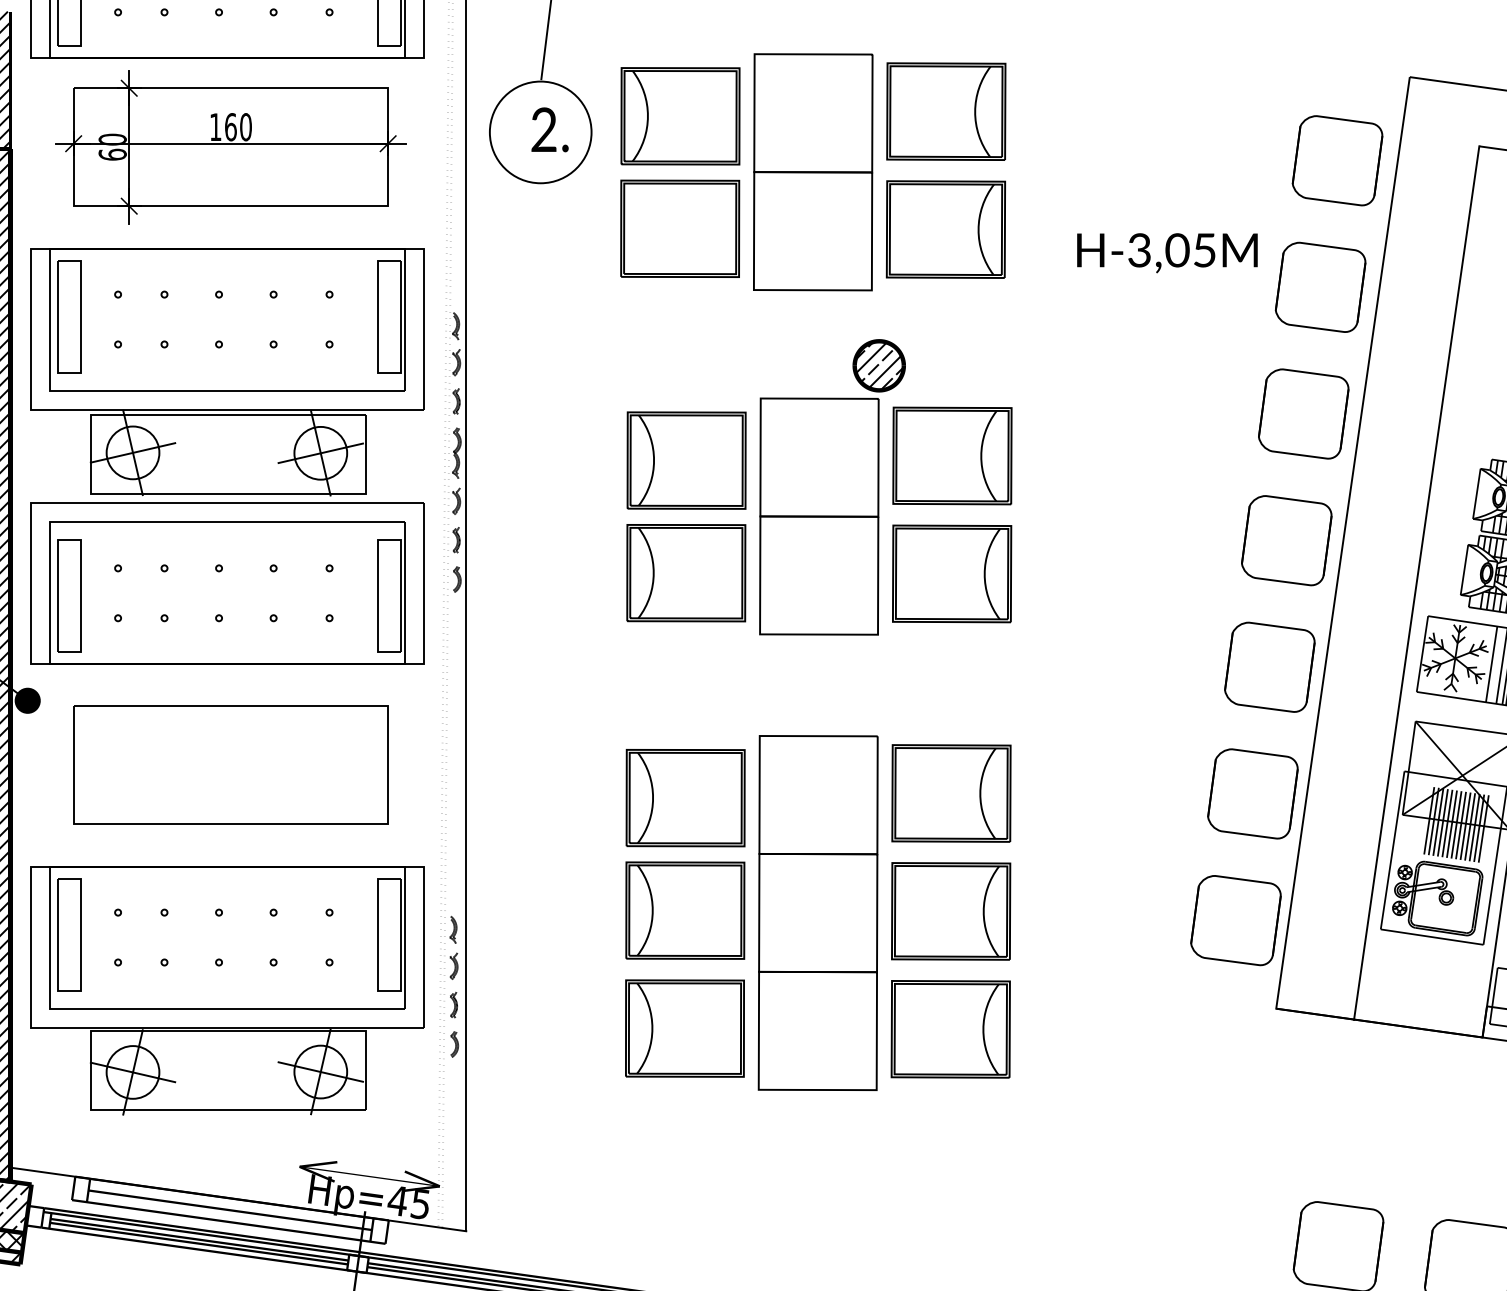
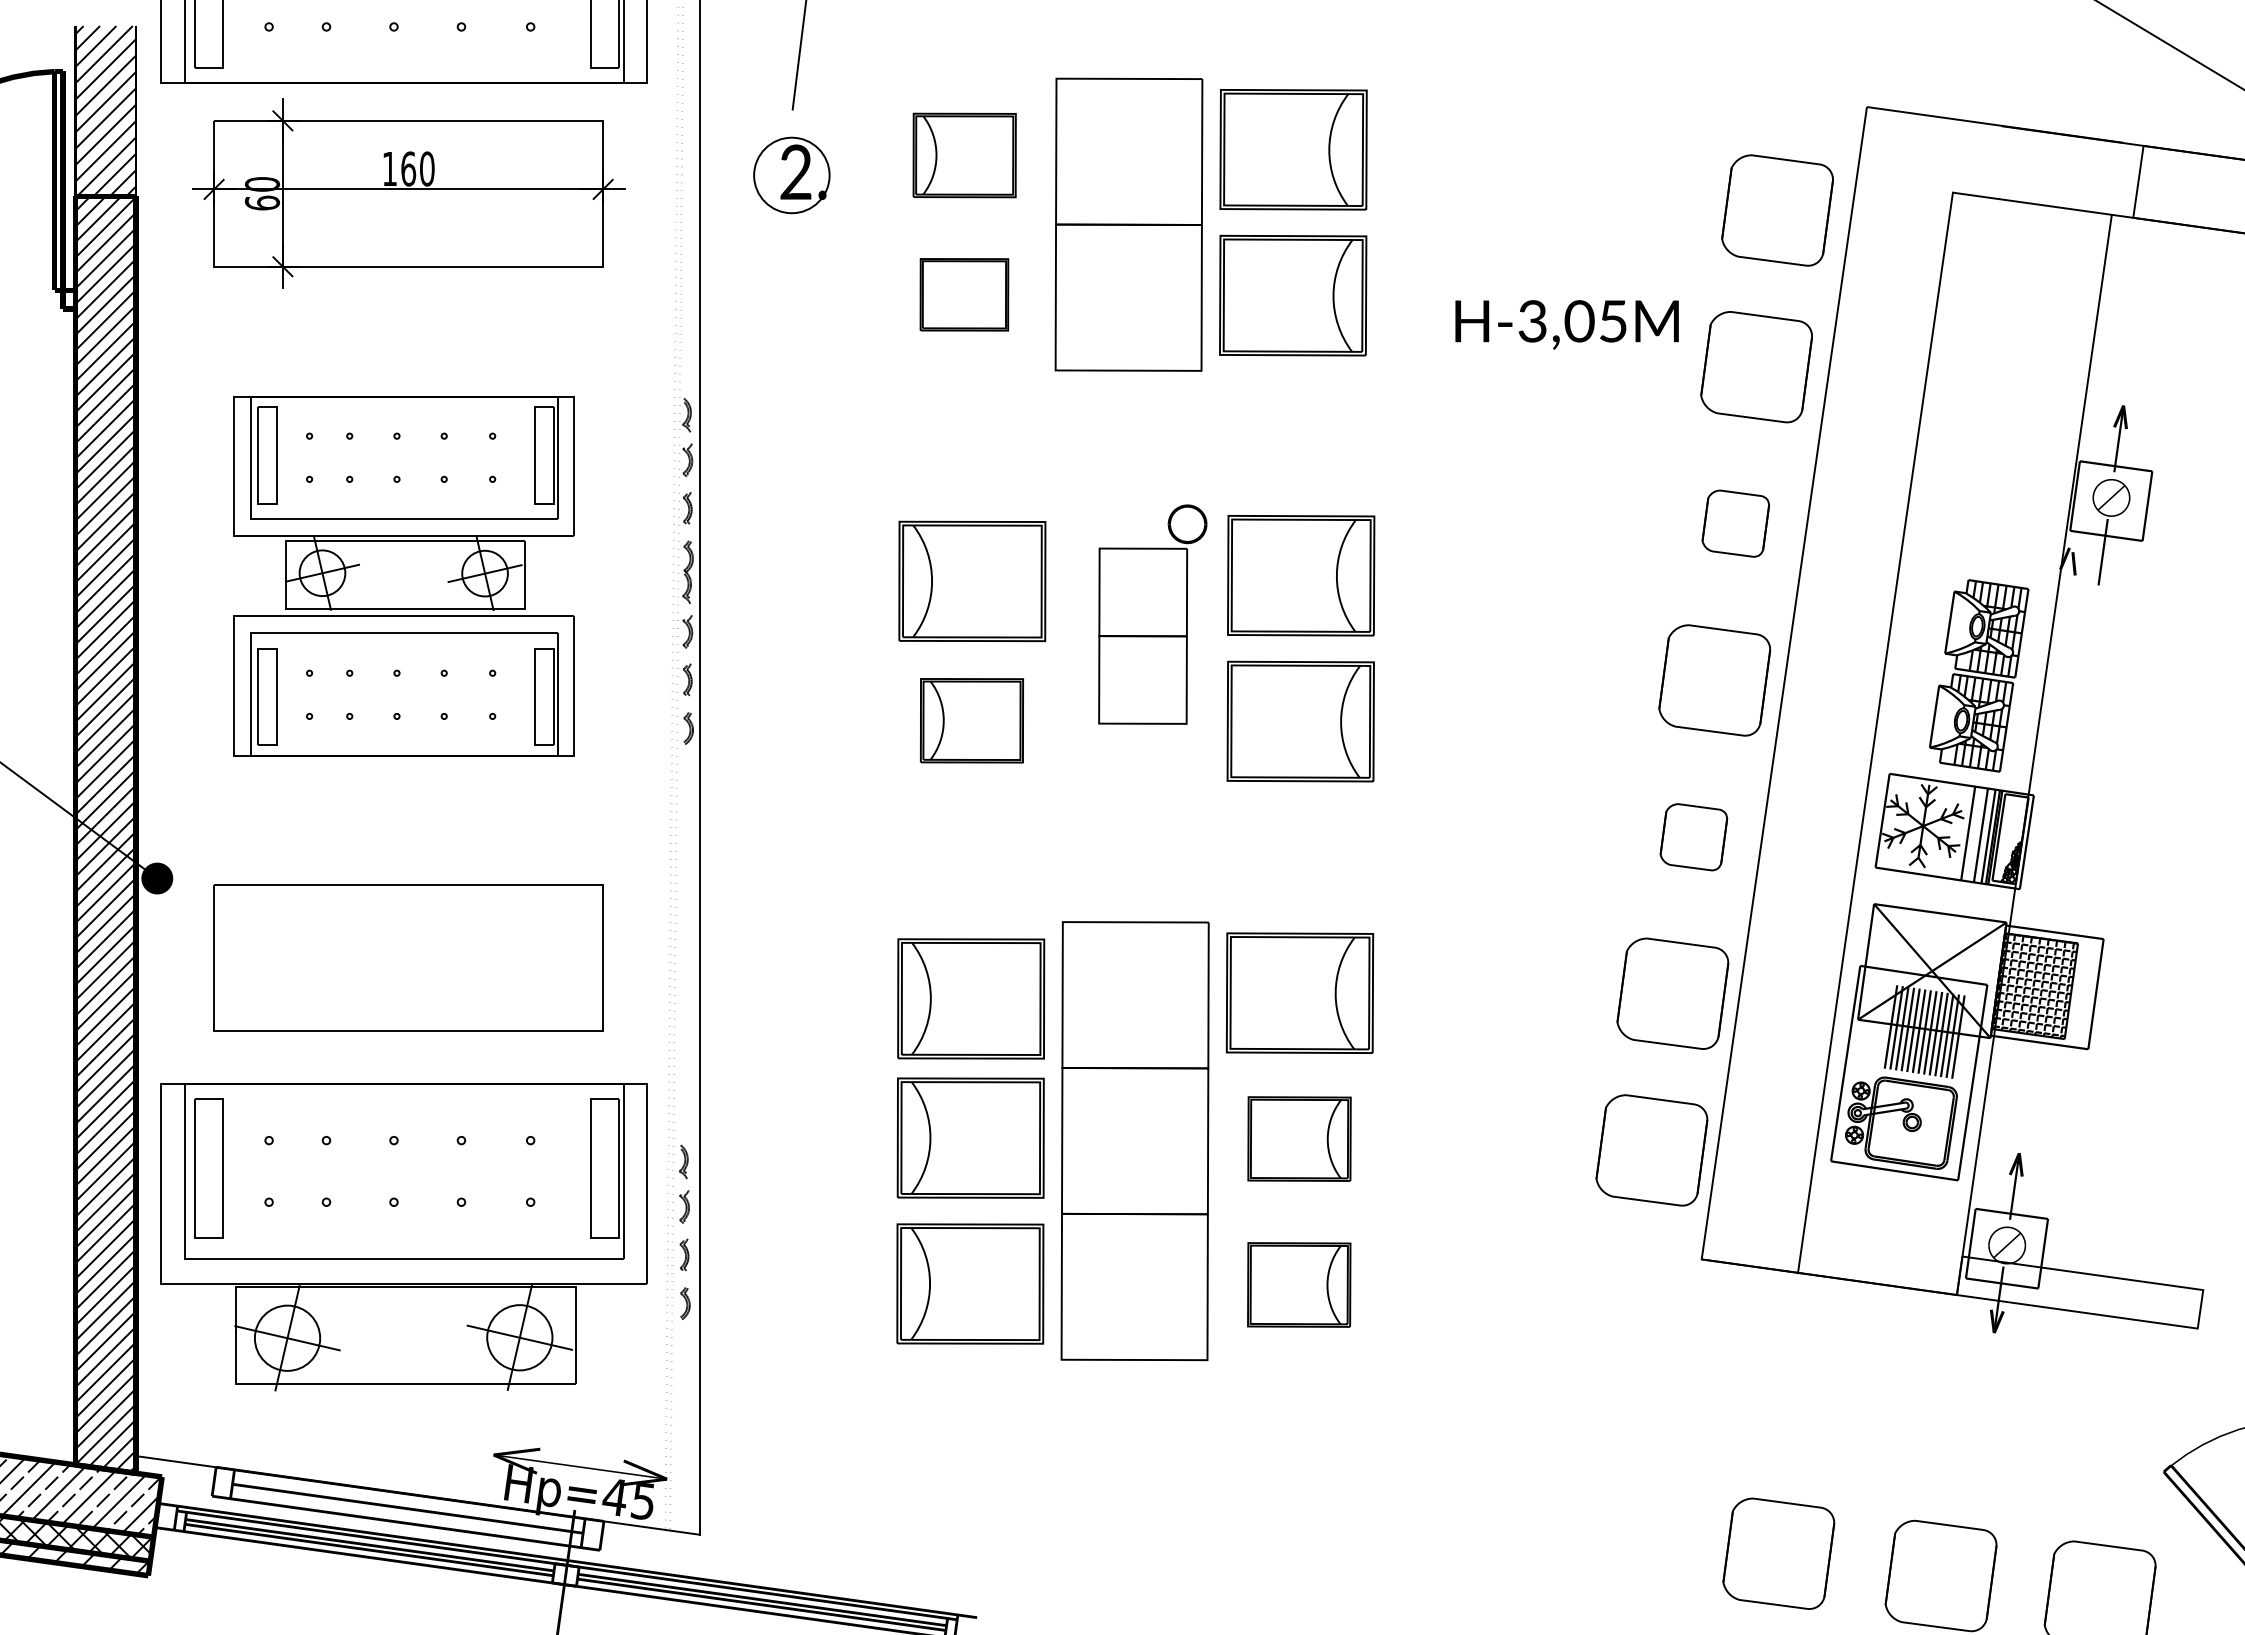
part: (680, 116) -> (964, 155), size x0.7
circle: (540, 132) -> (791, 175), size x0.6
part: (680, 228) -> (964, 294), size x0.6
part: (1303, 413) -> (1735, 523), size x0.6
part: (226, 456) -> (403, 576), size x0.7
part: (832, 487) -> (1152, 614), size x0.6
part: (685, 573) -> (971, 720), size x0.7
part: (1269, 667) -> (1693, 837), size x0.6
part: (951, 910) -> (1299, 1138), size x0.7
part: (951, 1028) -> (1299, 1284), size x0.7

